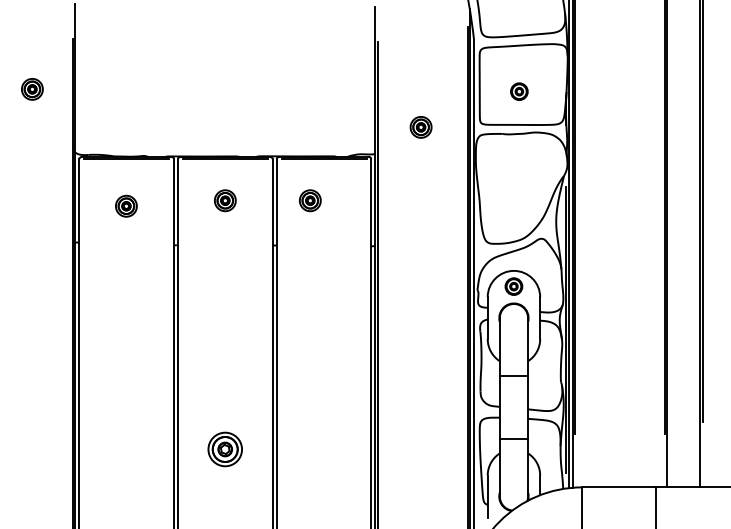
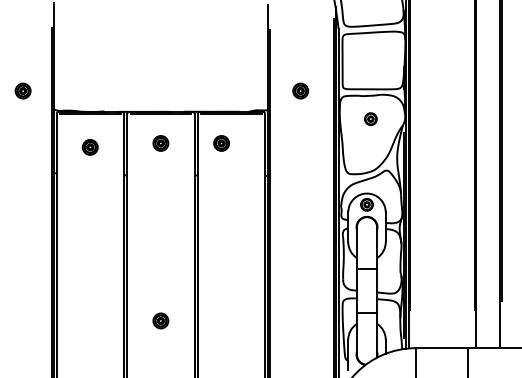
part: (32, 89) -> (23, 91), moved
part: (519, 91) -> (370, 119), moved
part: (225, 448) -> (161, 320), size x0.62

